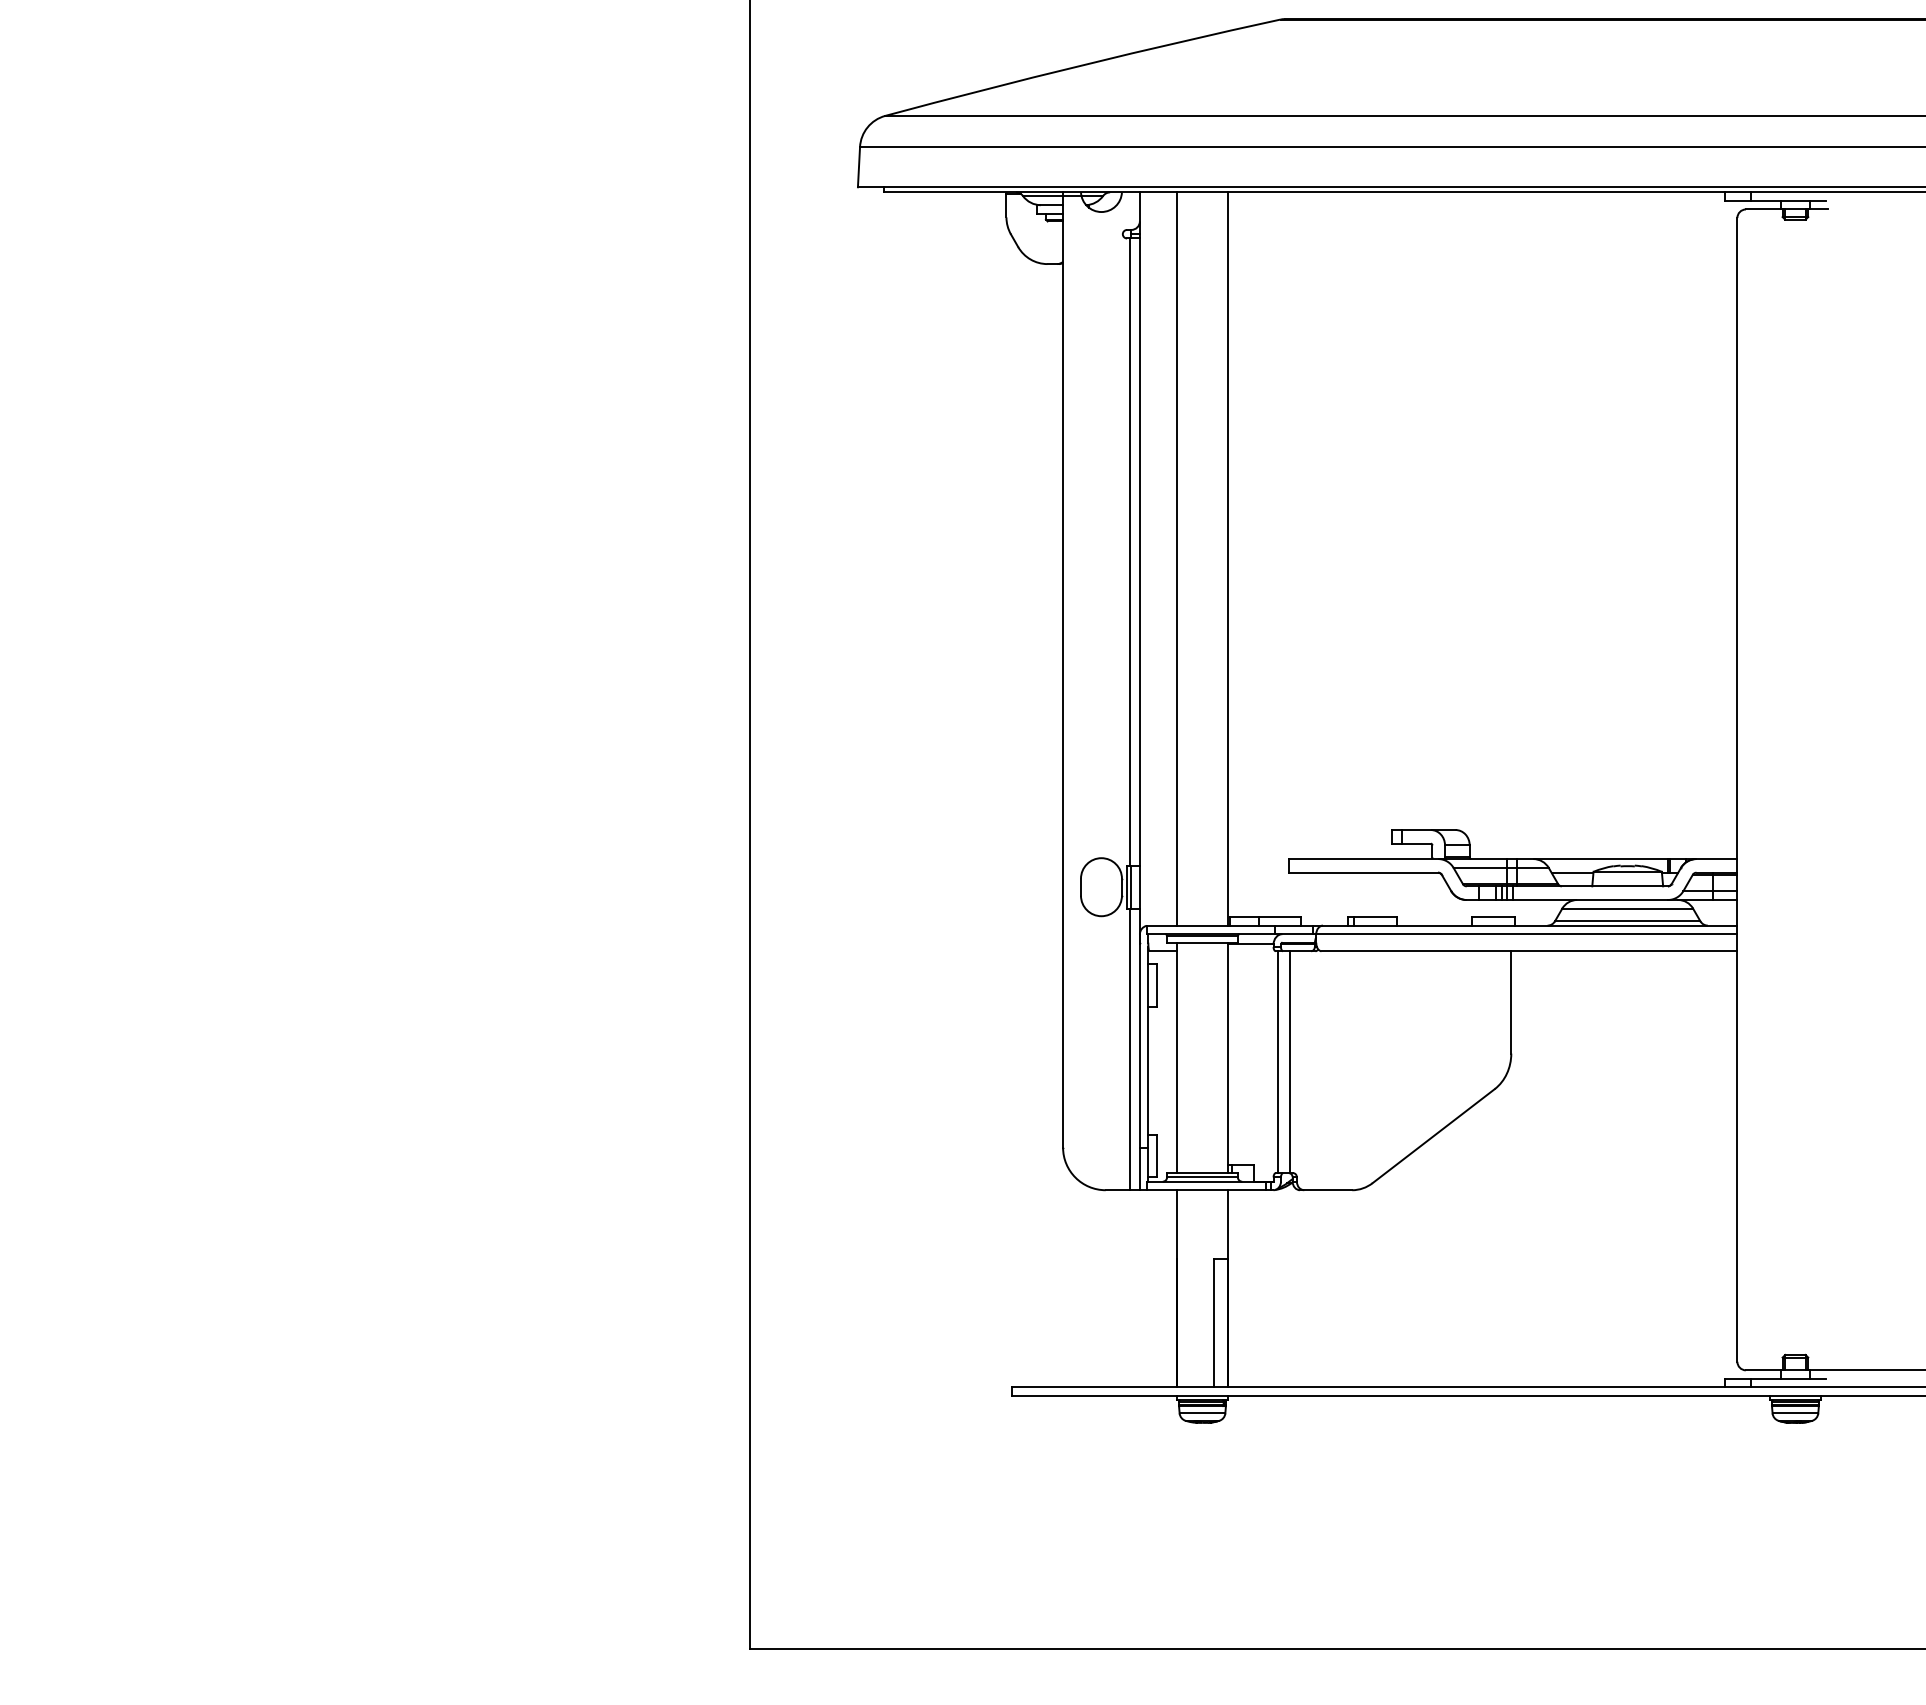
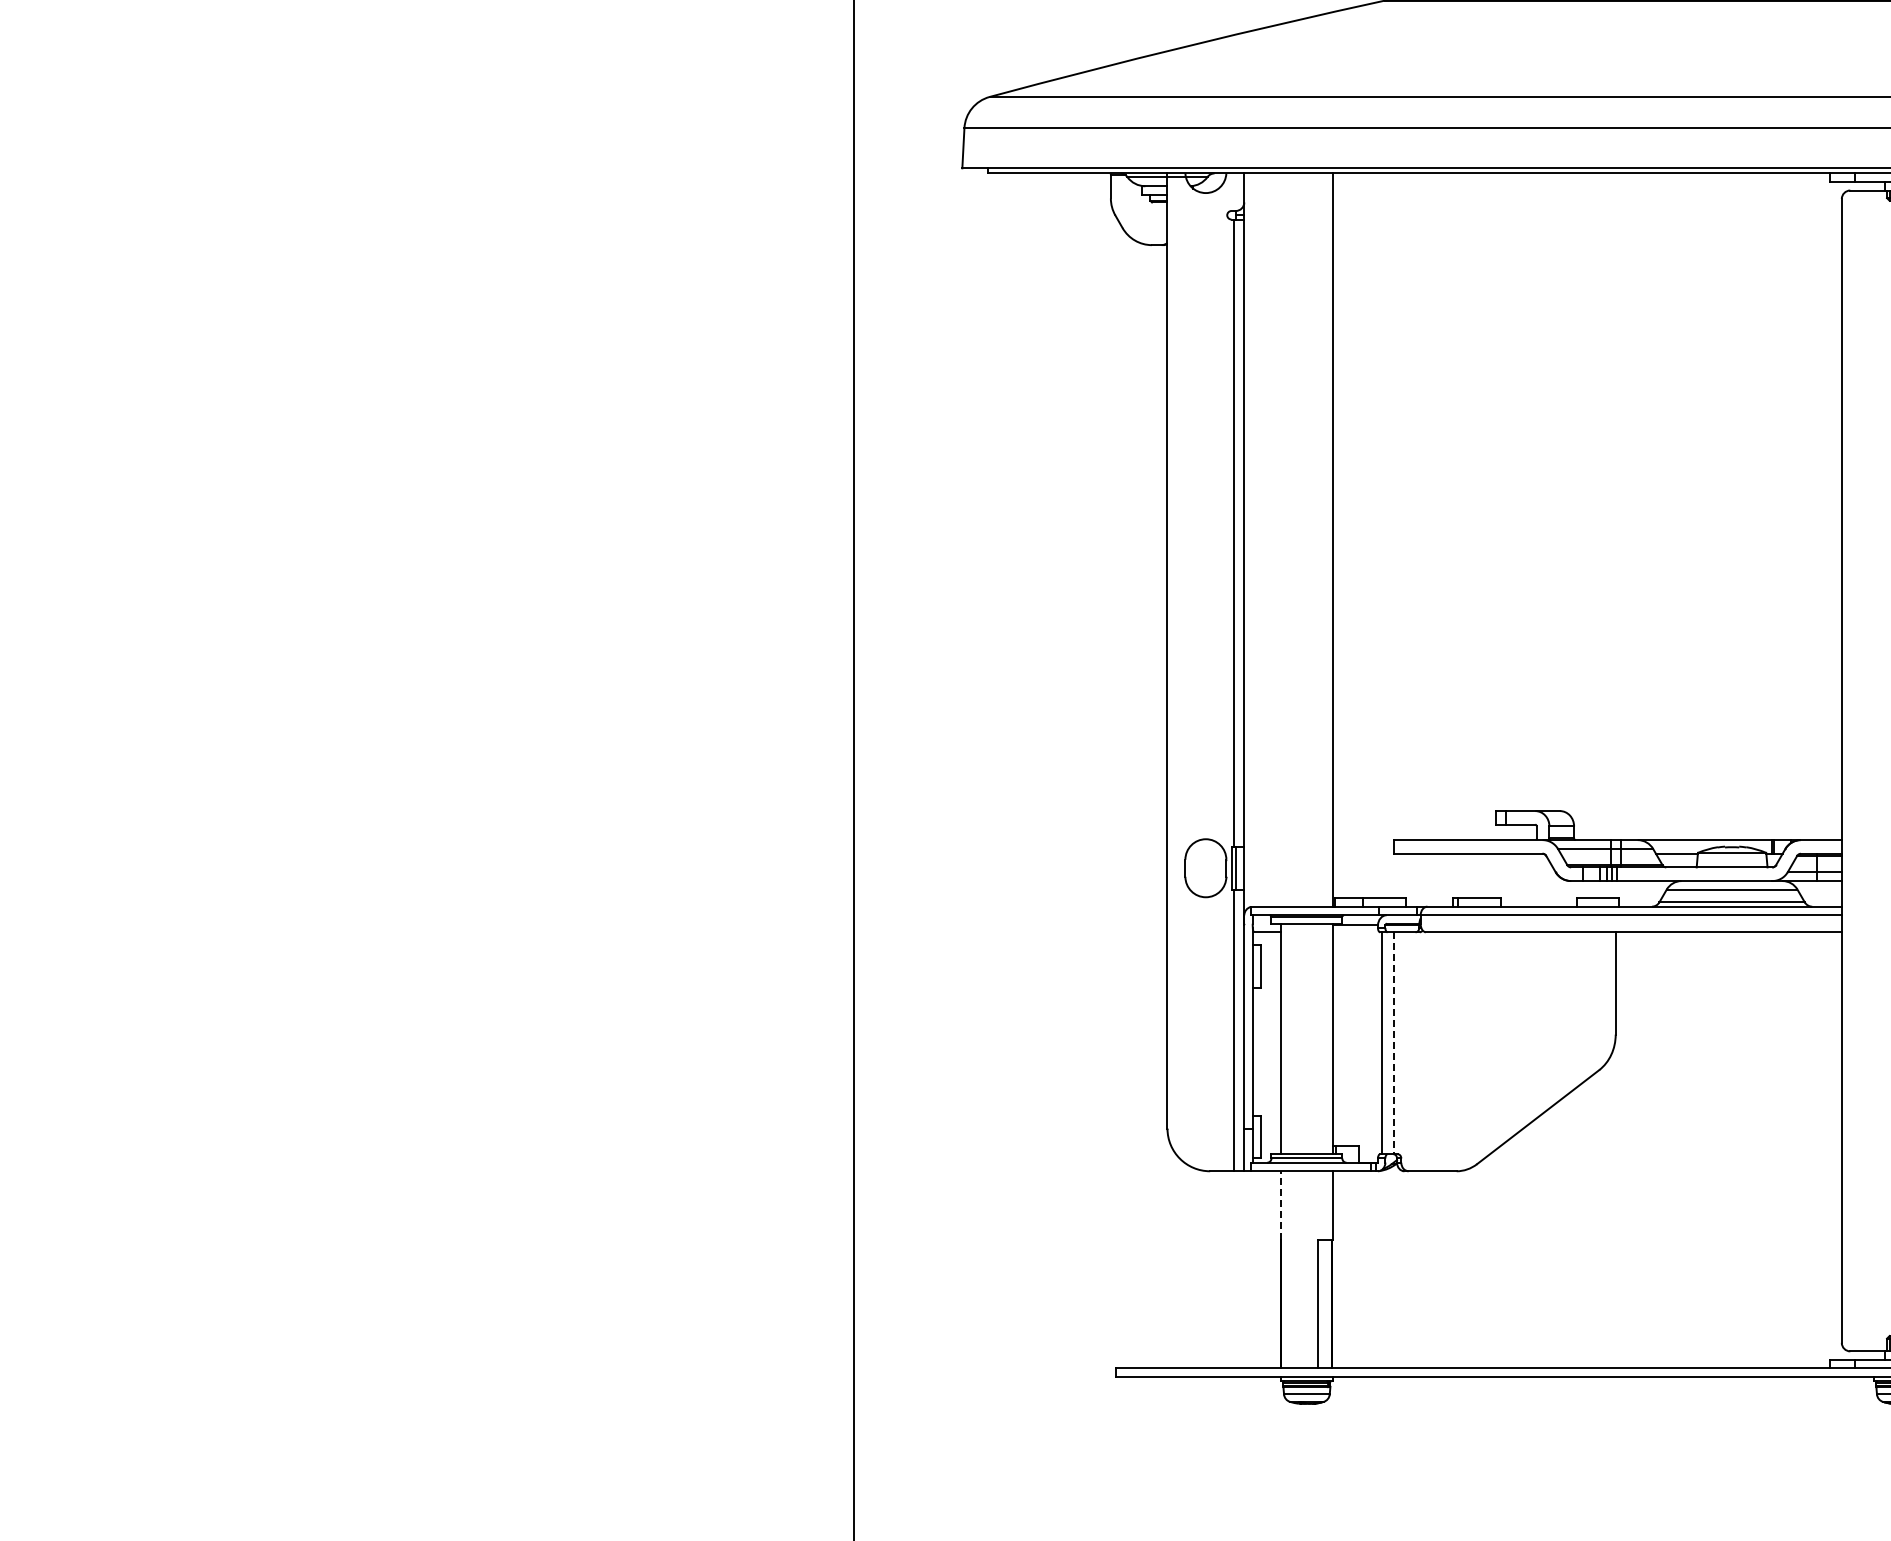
line: (1176, 558) -> (1280, 539), removed
line: (1289, 1062) -> (1393, 1043), solid -> dashed
line: (1176, 1224) -> (1280, 1205), solid -> dashed

